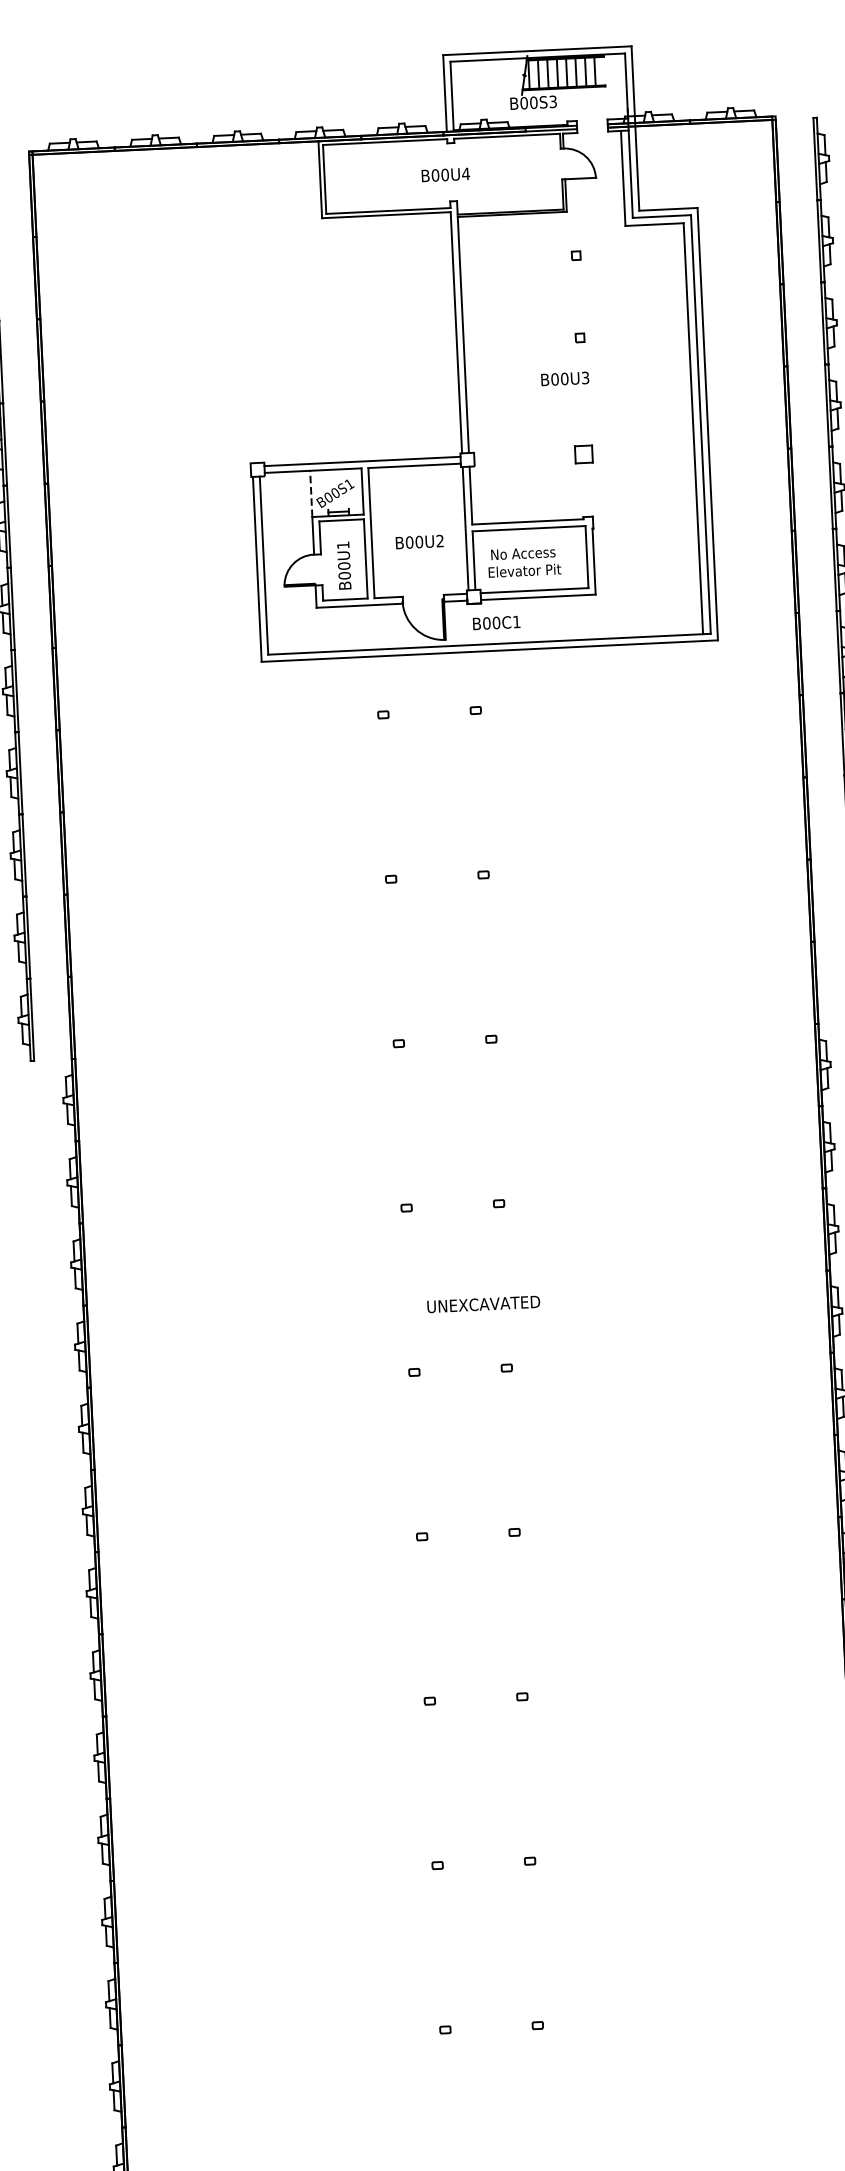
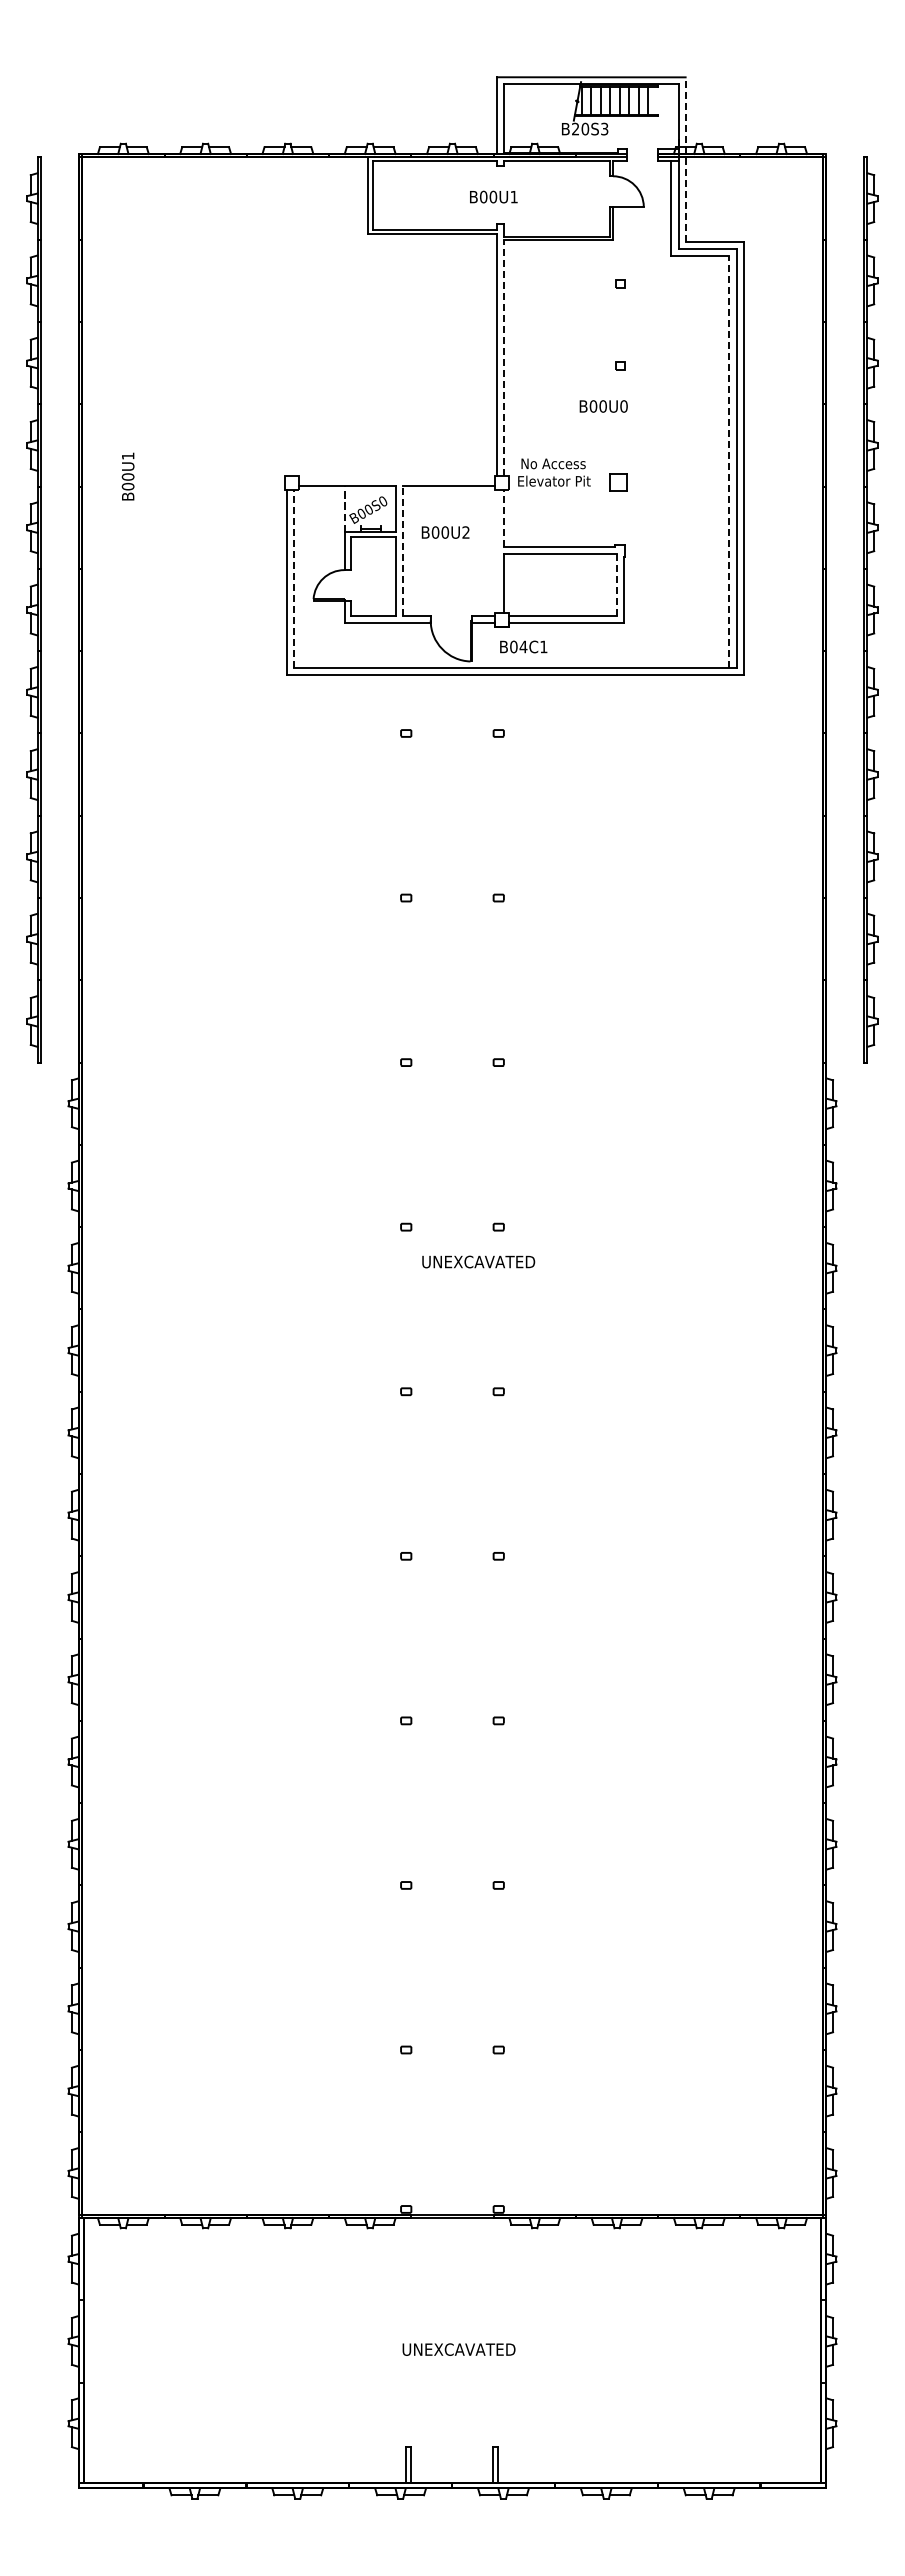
text: (523, 102) -> (575, 128), B00S3 -> B20S3
line: (635, 128) -> (685, 159), solid -> dashed
text: (466, 174) -> (514, 197), B00U4 -> B00U1
line: (463, 334) -> (504, 357), solid -> dashed
text: (585, 378) -> (623, 406), B00U3 -> B00U0
line: (693, 428) -> (729, 462), solid -> dashed
line: (362, 461) -> (397, 479), removed
text: (349, 484) -> (383, 501), B00S1 -> B00S0
line: (471, 495) -> (504, 518), solid -> dashed
line: (465, 528) -> (497, 551), removed
line: (371, 532) -> (402, 550), solid -> dashed
text: (419, 542) -> (445, 532), moved
line: (587, 556) -> (617, 584), solid -> dashed
text: (524, 562) -> (554, 472), moved
line: (264, 565) -> (294, 578), solid -> dashed
text: (343, 565) -> (127, 476), moved
text: (496, 622) -> (523, 646), B00C1 -> B04C1
text: (483, 1303) -> (478, 1261), moved

